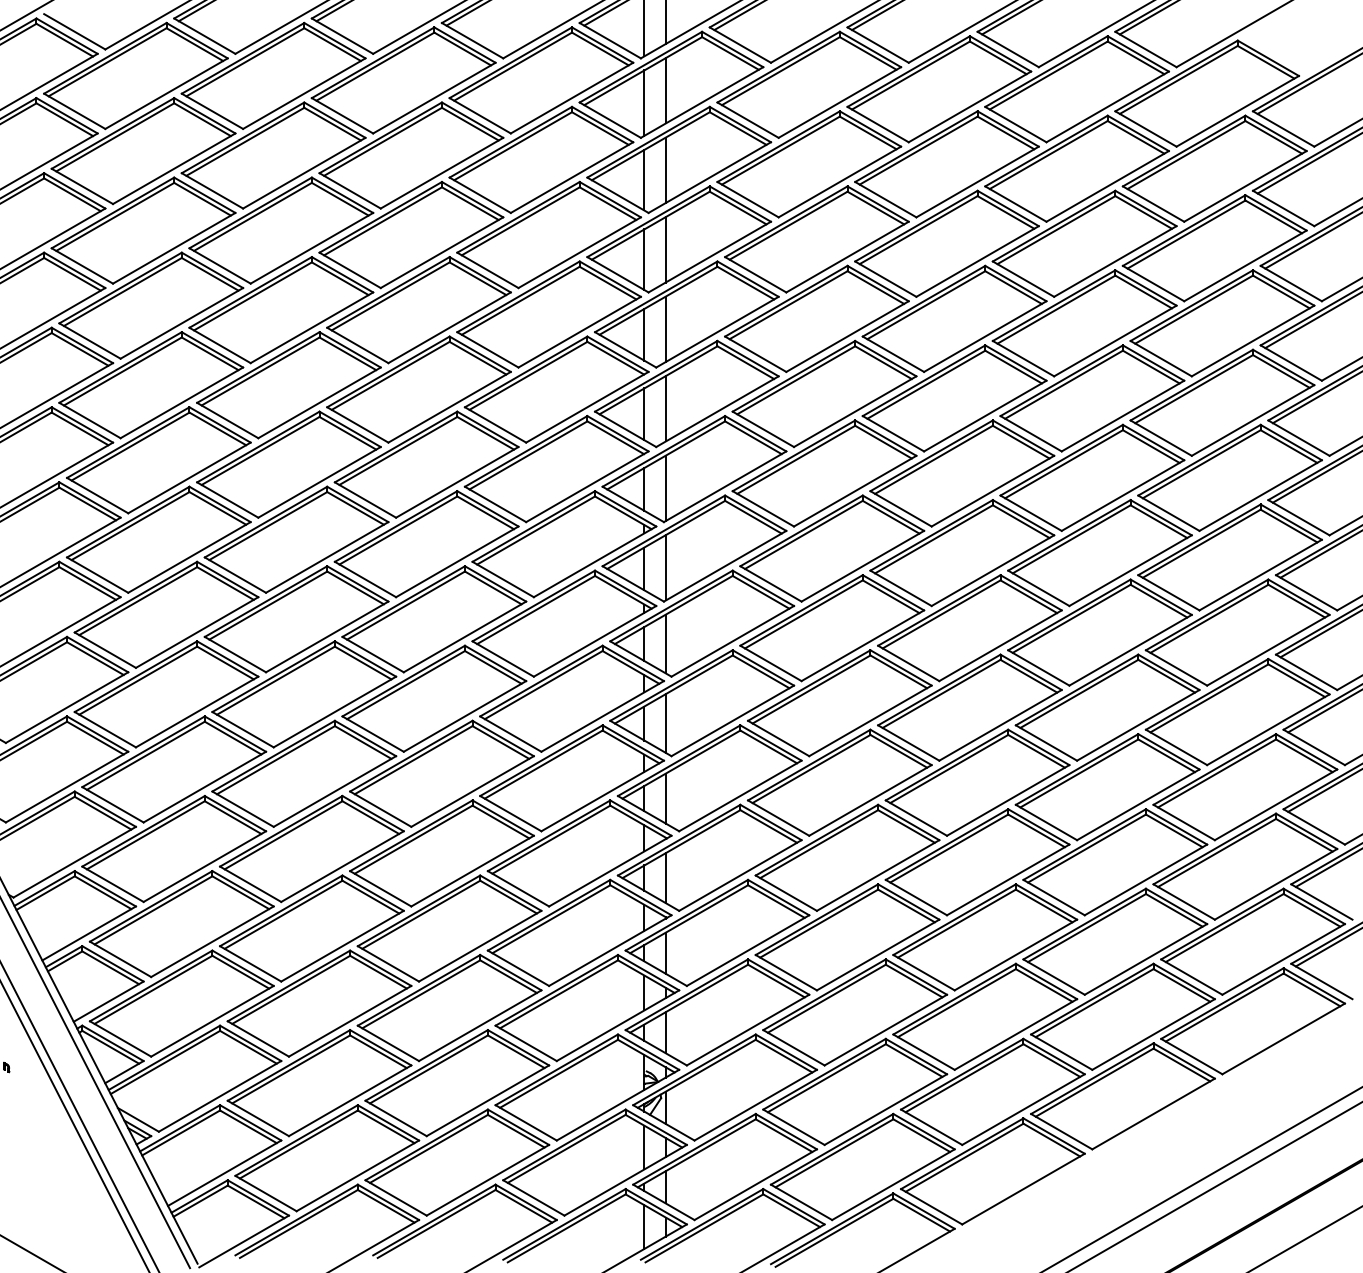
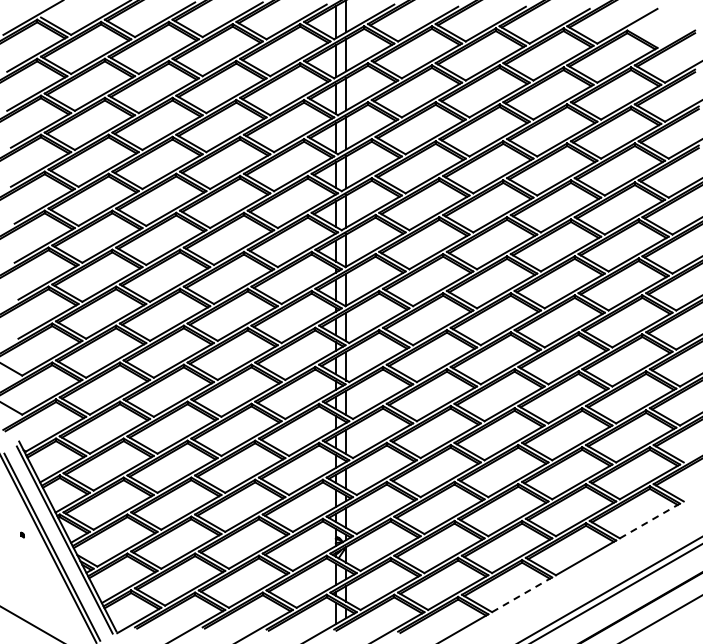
line: (1282, 1039) -> (649, 521), solid -> dashed
line: (1024, 1188) -> (522, 594), solid -> dashed

